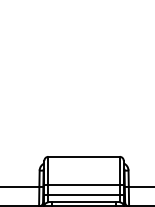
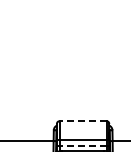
line: (84, 157) -> (83, 121), solid -> dashed
line: (84, 195) -> (83, 146), solid -> dashed

